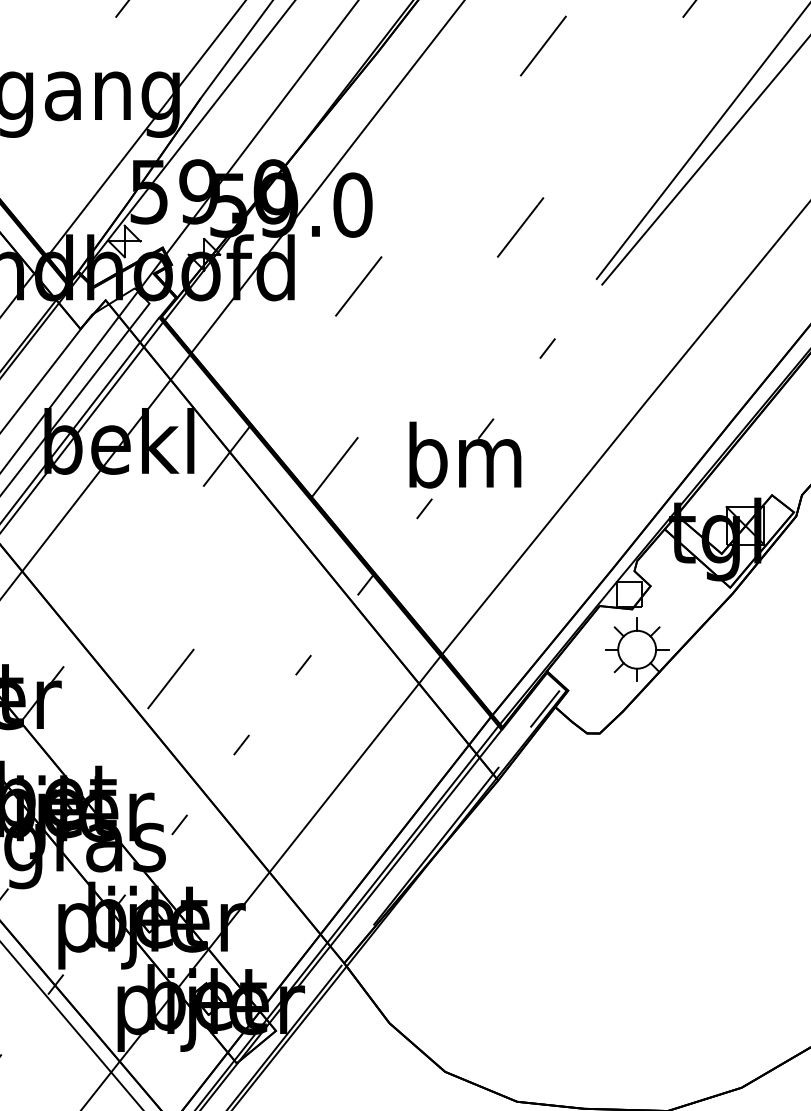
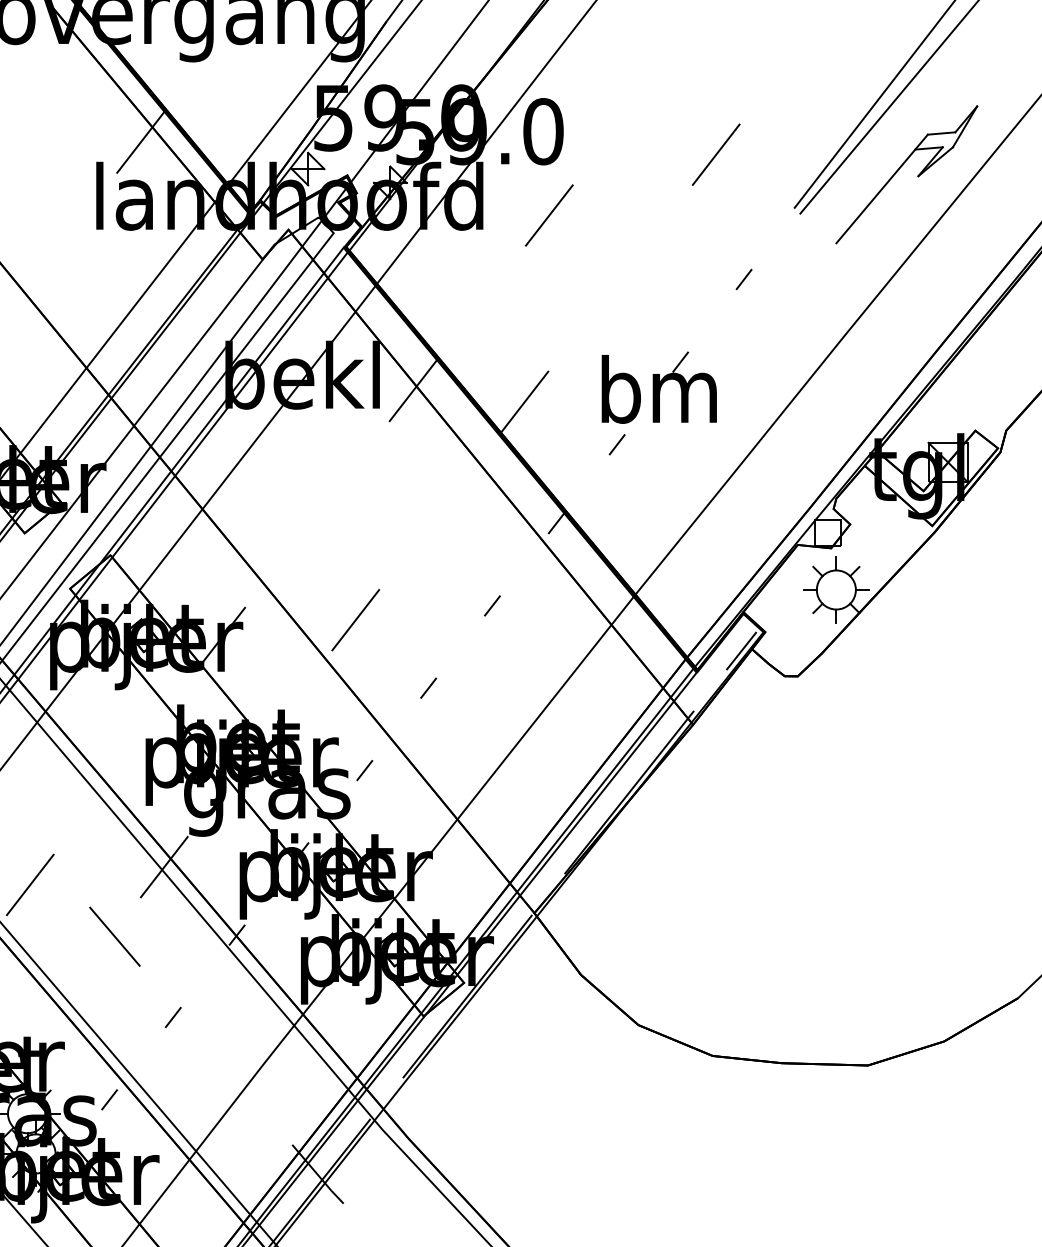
part: (699, 240) -> (900, 168), added

